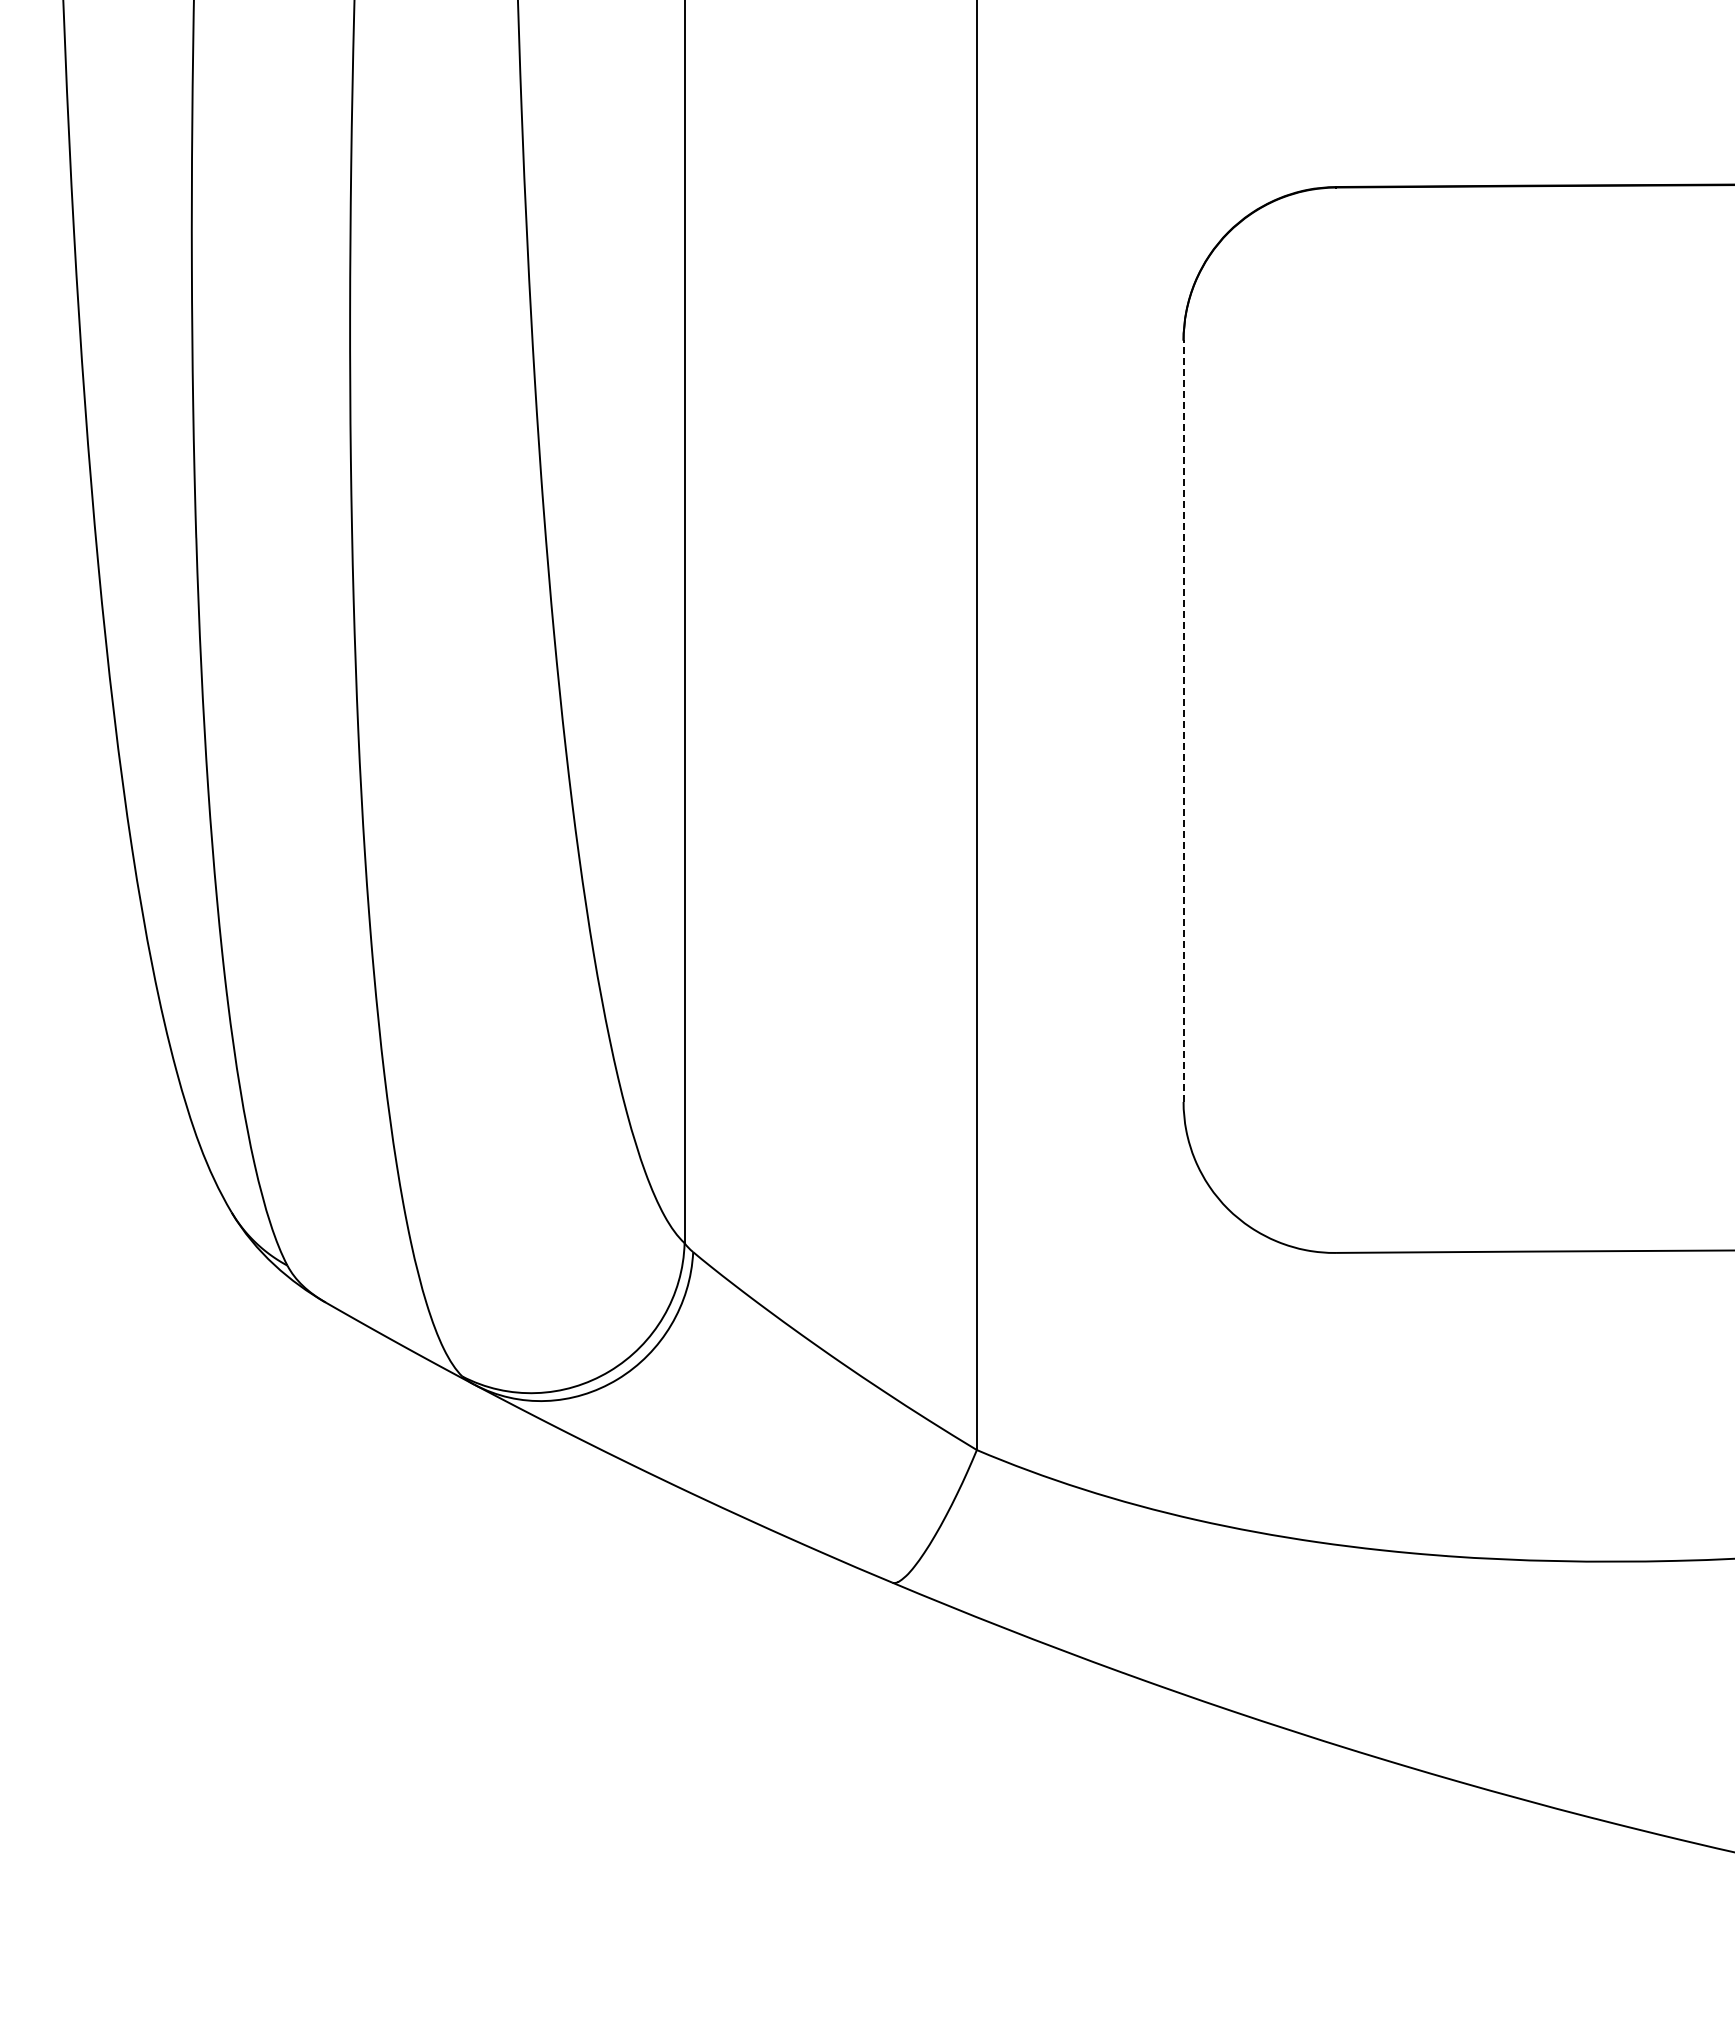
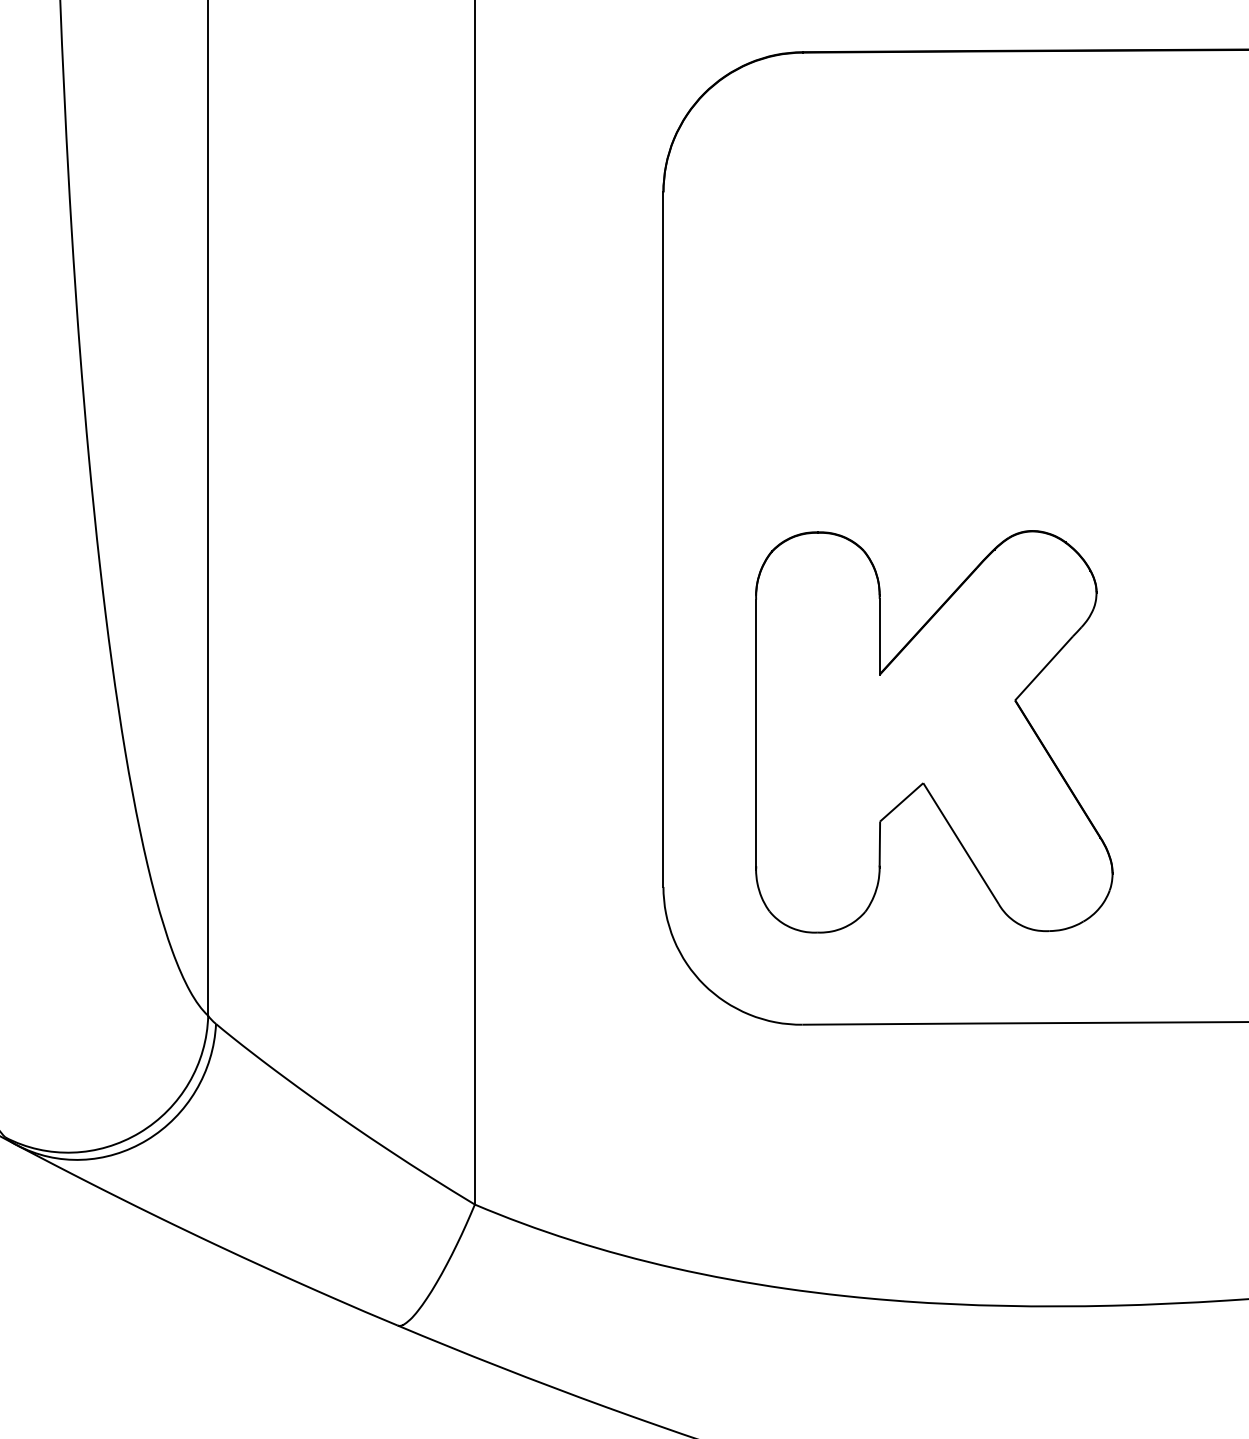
line: (1183, 721) -> (663, 539), dashed -> solid
part: (1480, 931) -> (934, 731), added

